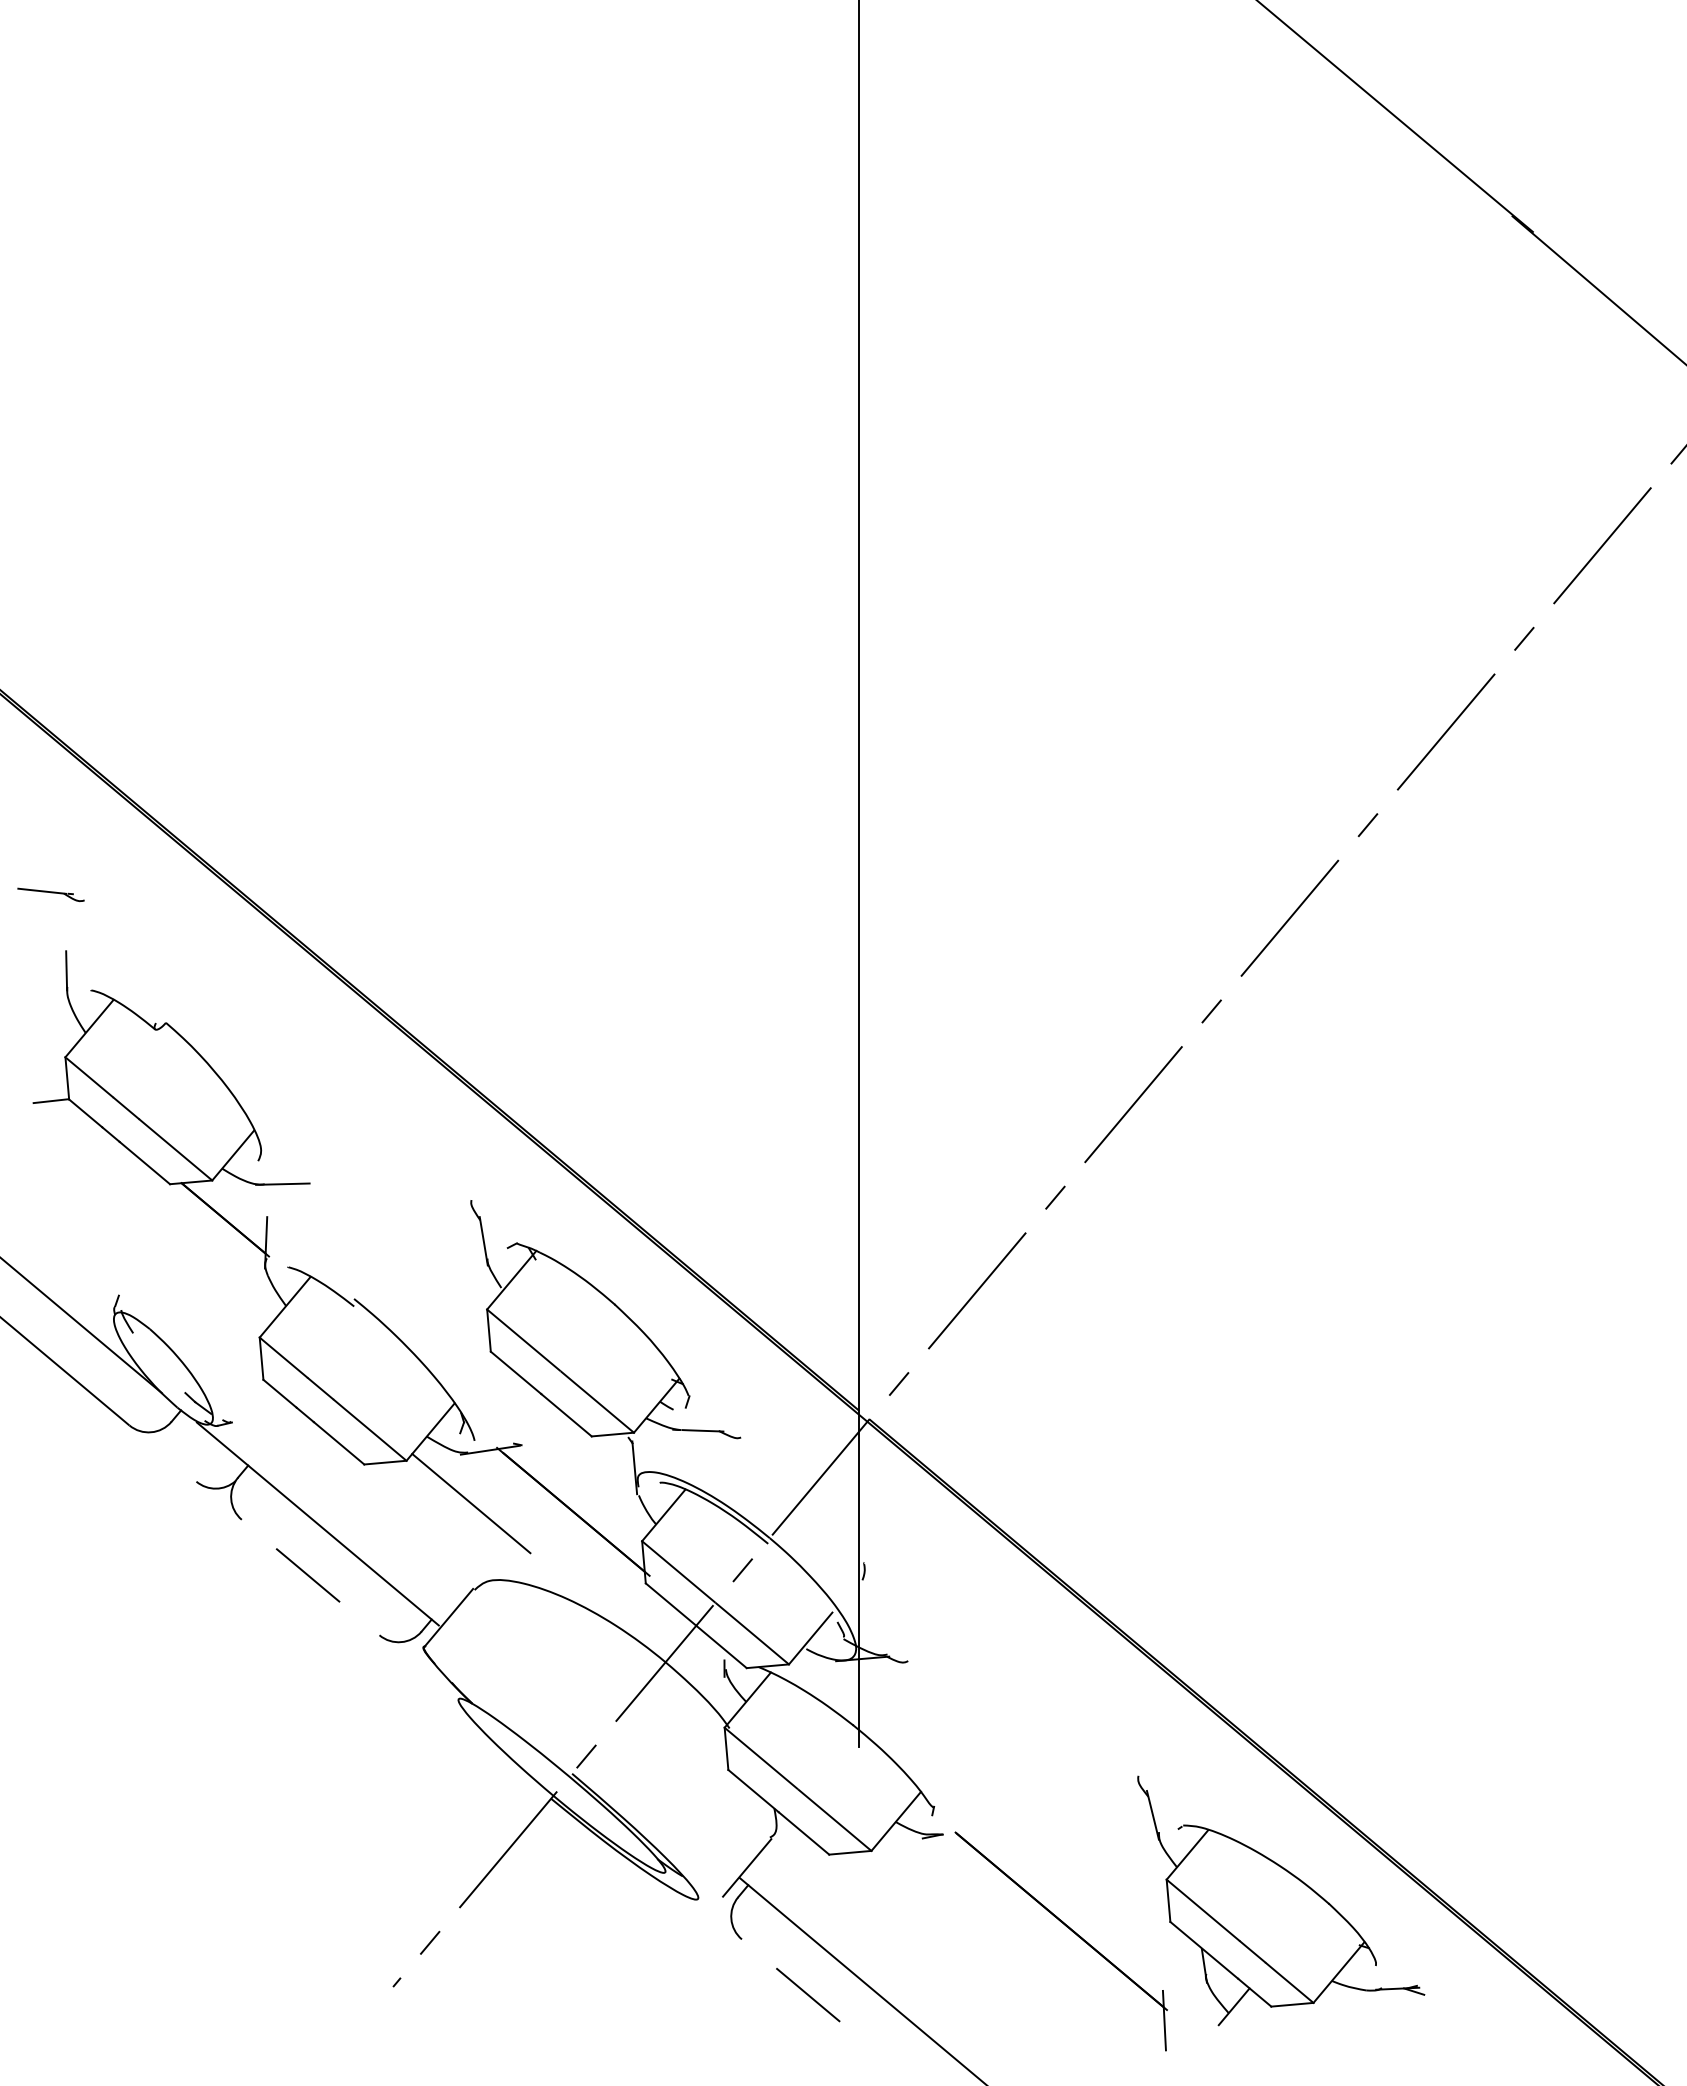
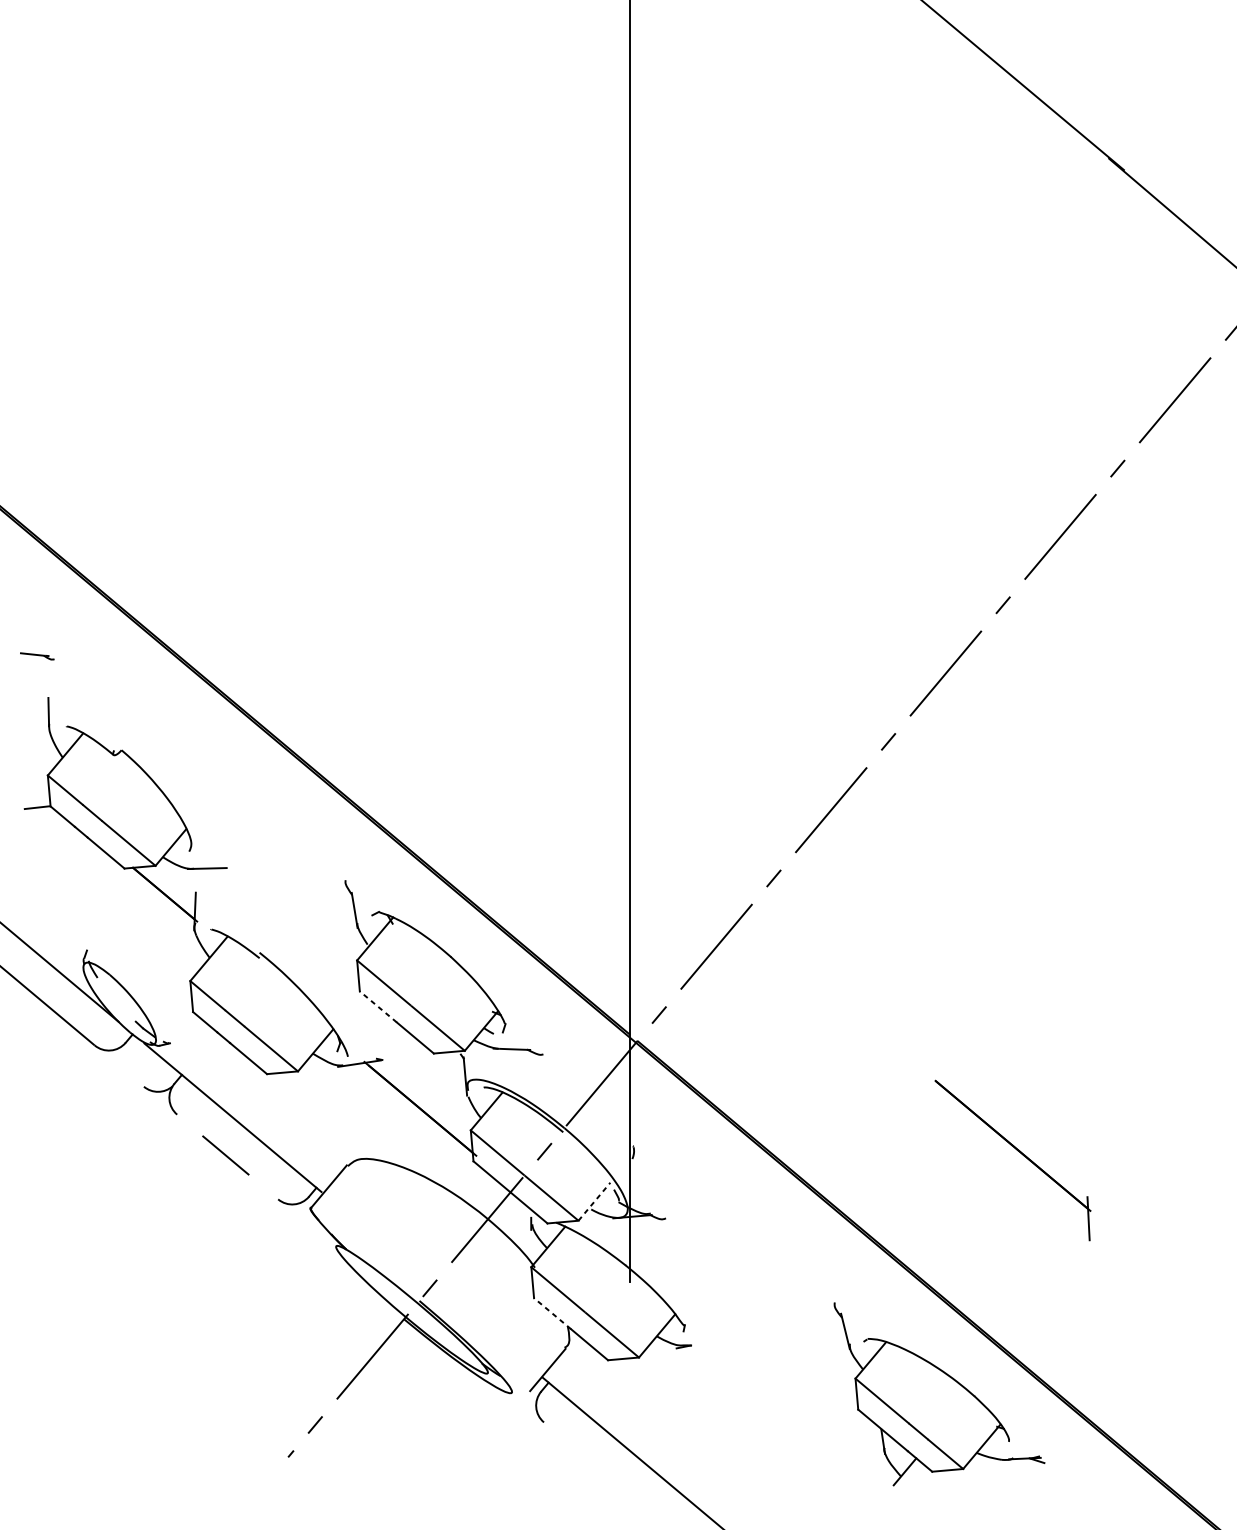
part: (50, 894) -> (36, 656), size x0.7
line: (516, 1372) -> (378, 1006), solid -> dashed
line: (471, 1503) -> (345, 1102), removed
line: (810, 1638) -> (594, 1201), solid -> dashed
line: (753, 1791) -> (552, 1313), solid -> dashed
part: (1070, 1930) -> (1019, 1152), moved
line: (808, 1995) -> (592, 1463), removed

